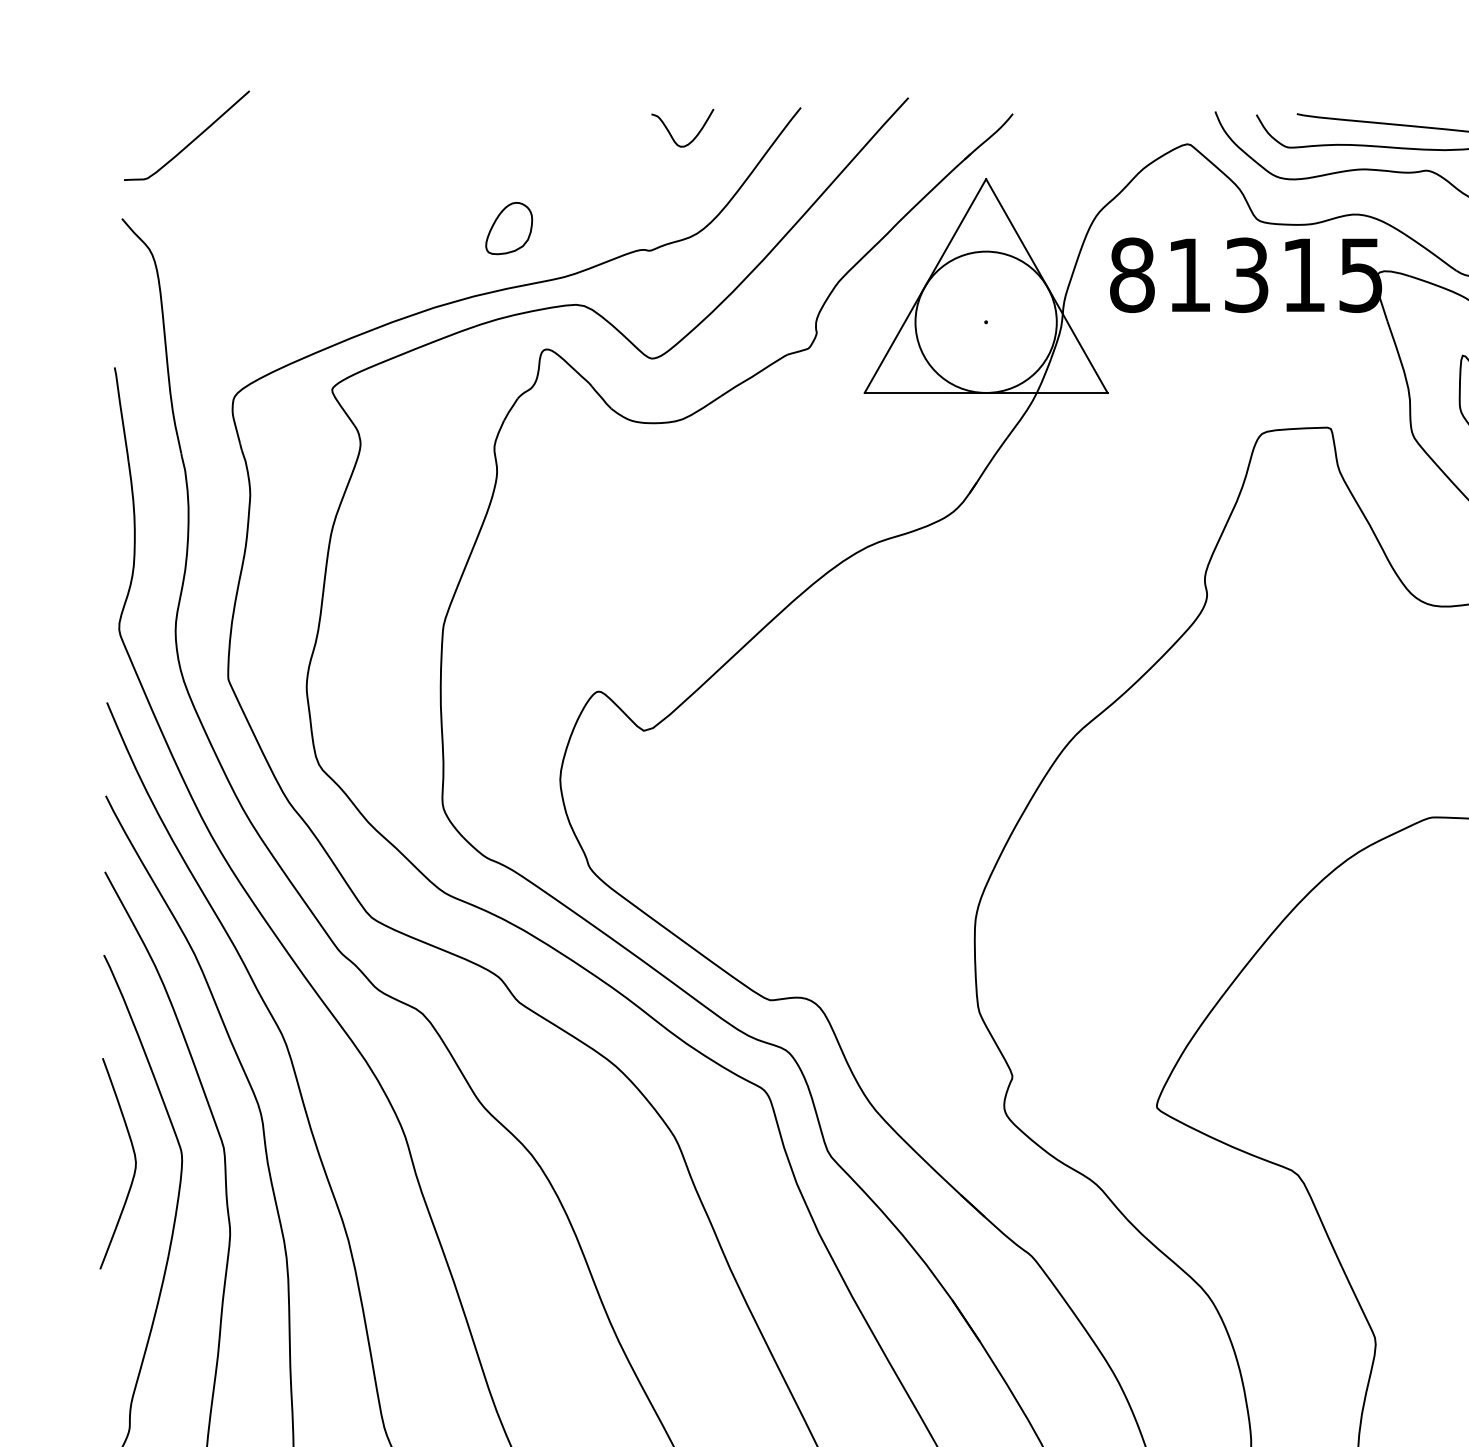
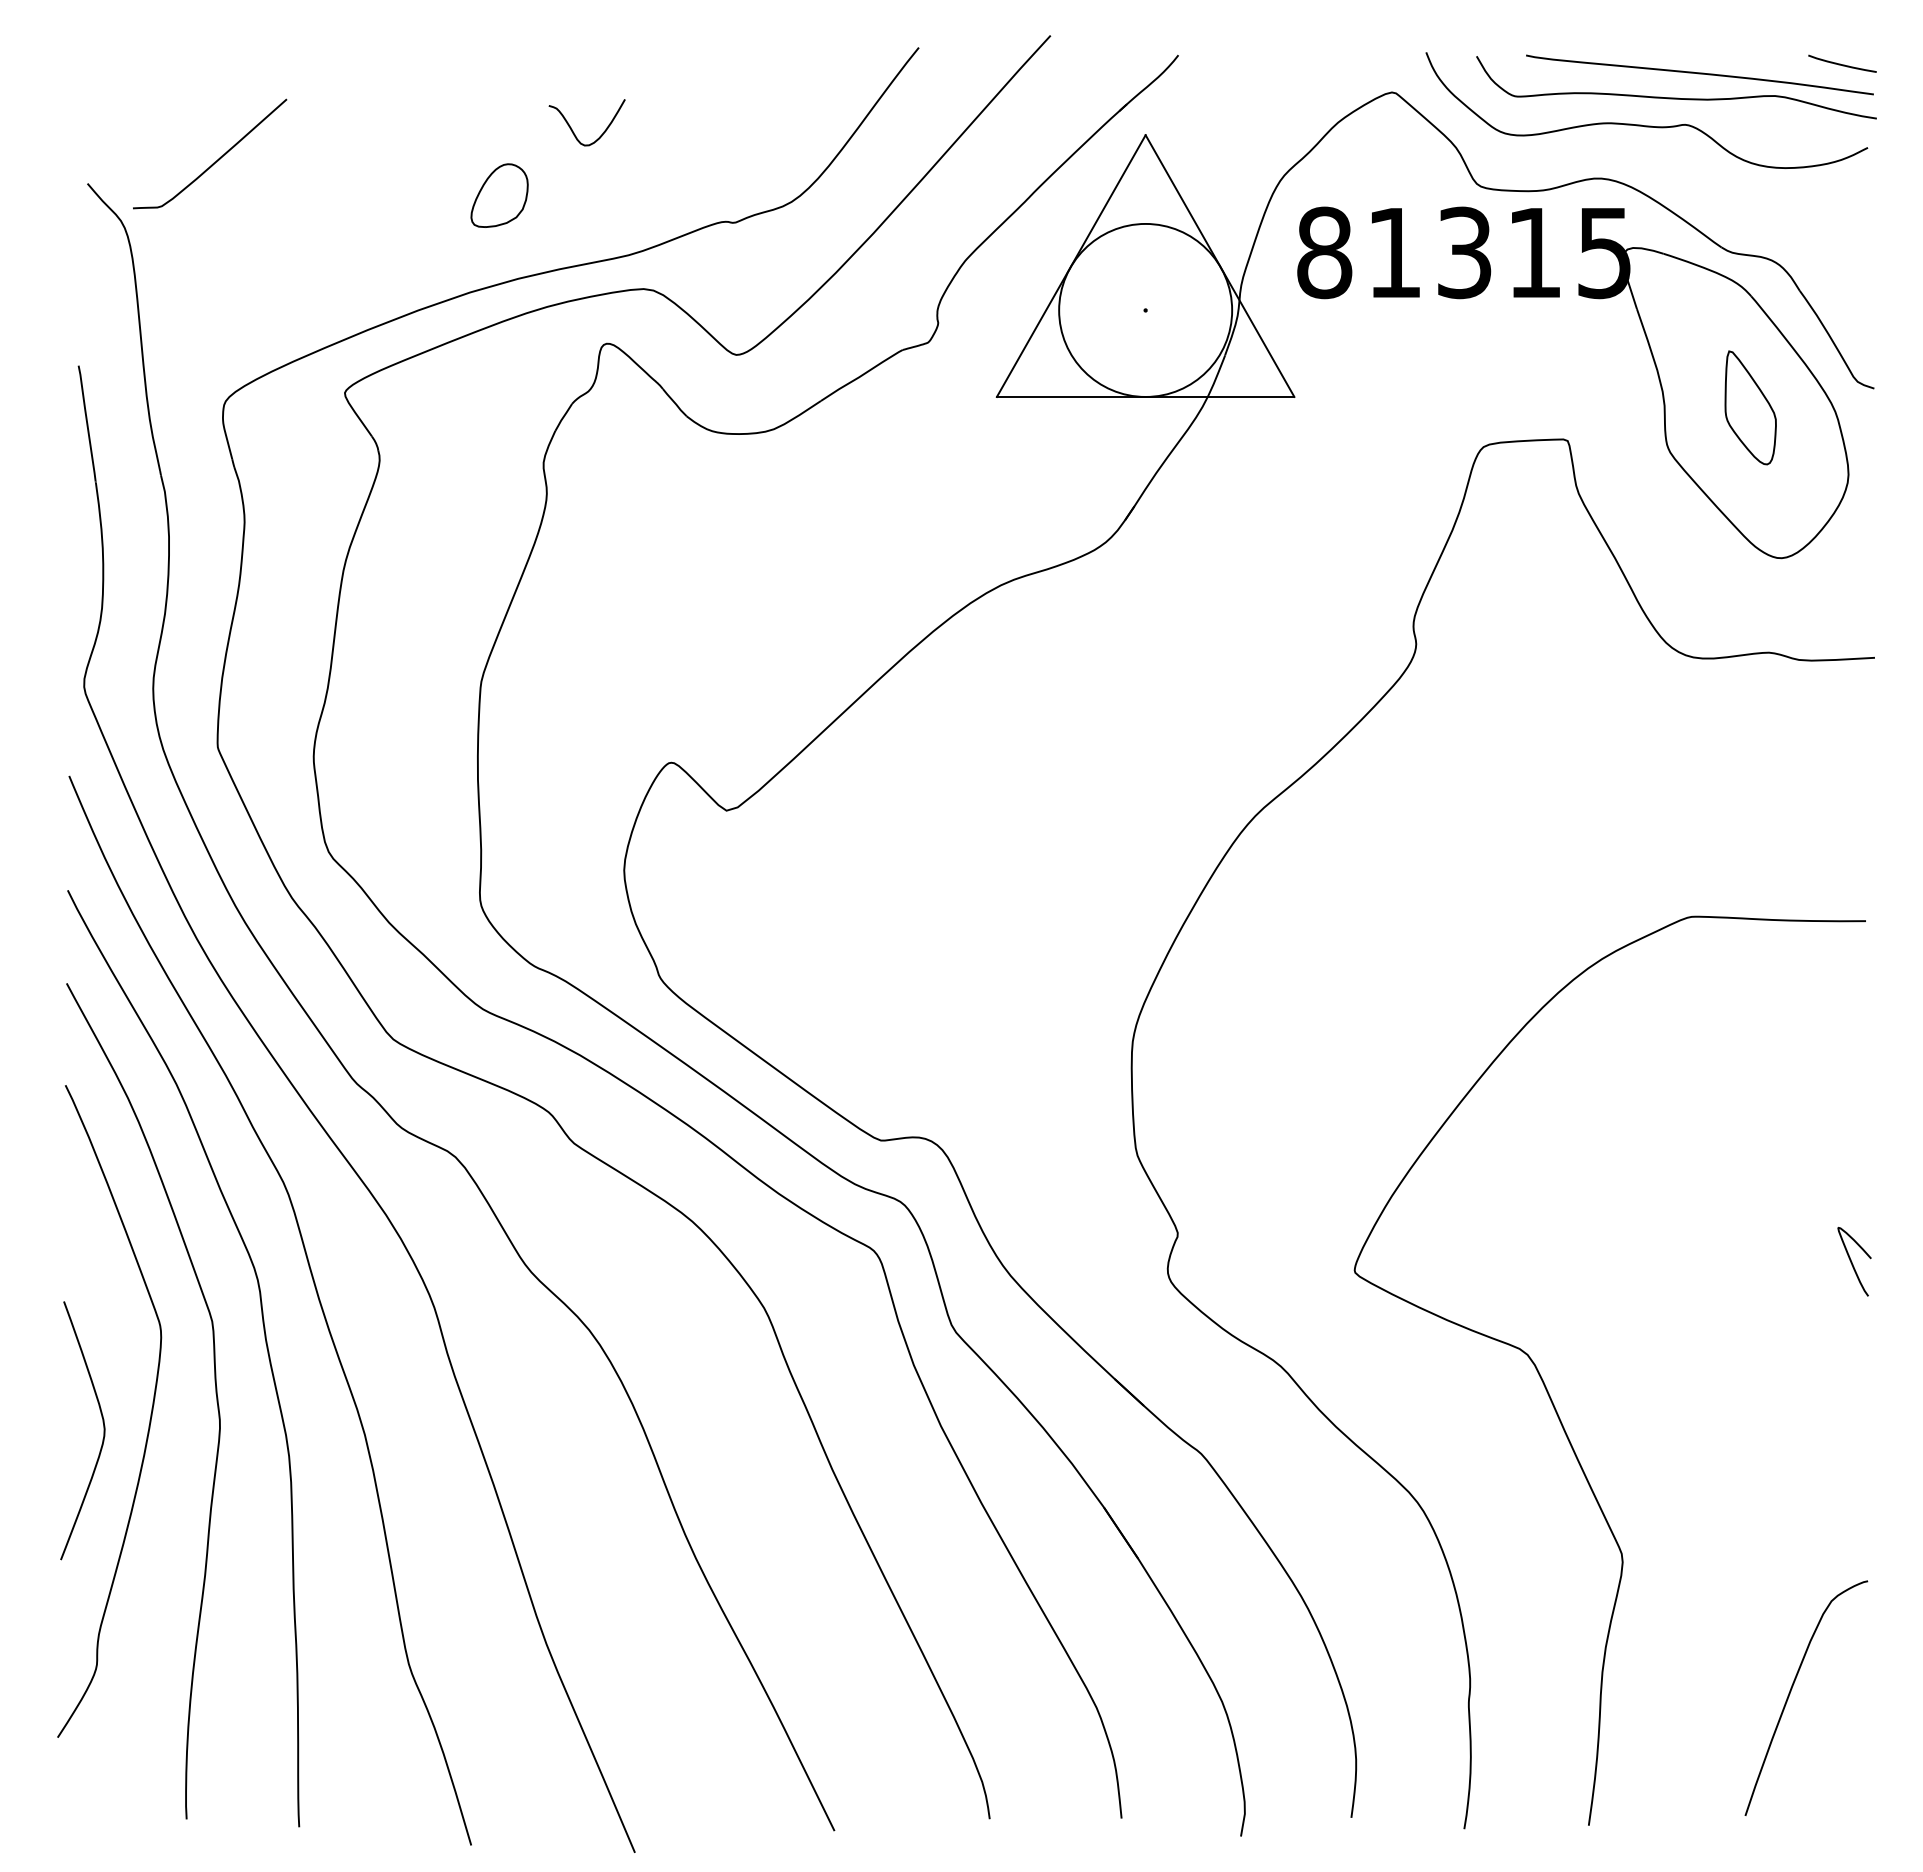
curve: (672, 136) -> (574, 132), moved
curve: (193, 140) -> (217, 159), moved
part: (509, 228) -> (499, 195), moved
curve: (135, 1163) -> (103, 1430), moved

